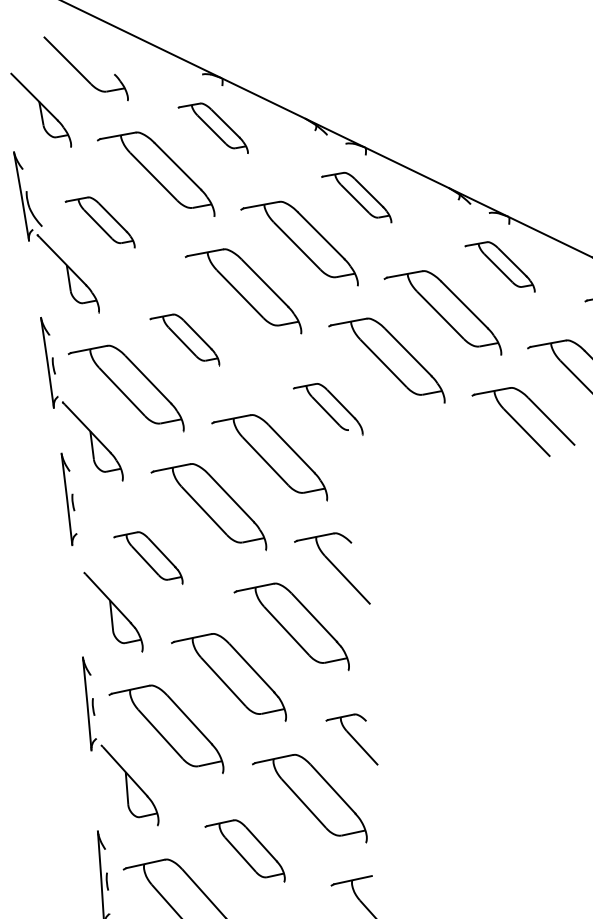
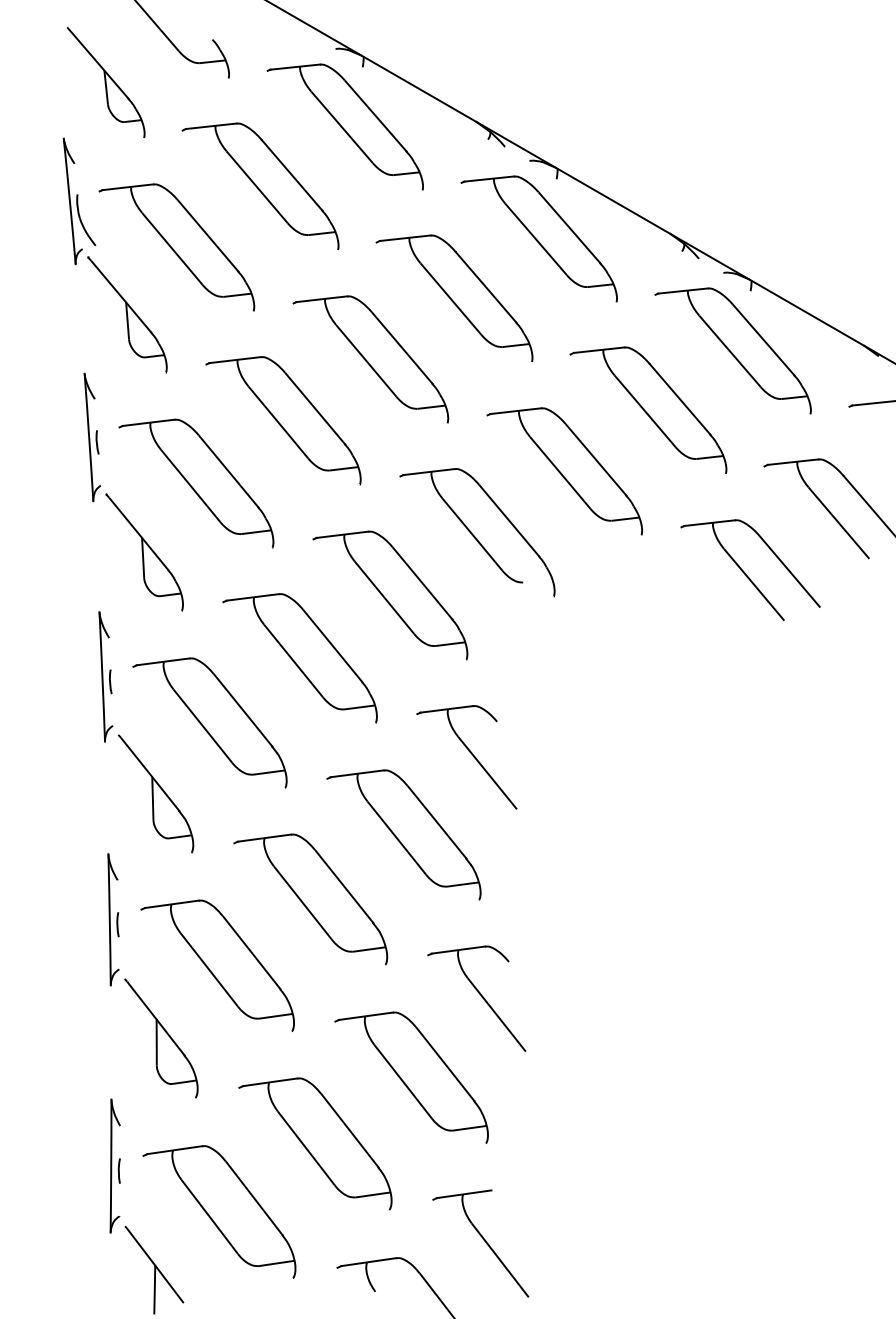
part: (212, 129) -> (344, 126), size x1.67
part: (355, 198) -> (538, 238), size x1.67
part: (99, 223) -> (176, 247), size x1.67
part: (499, 267) -> (732, 350), size x1.67
part: (184, 340) -> (283, 420), size x1.67
part: (328, 410) -> (477, 532), size x1.67
part: (69, 498) -> (105, 676), moved
part: (147, 558) -> (209, 722), size x1.67
part: (351, 740) -> (476, 998), size x1.43
part: (244, 851) -> (315, 1143), size x1.43

